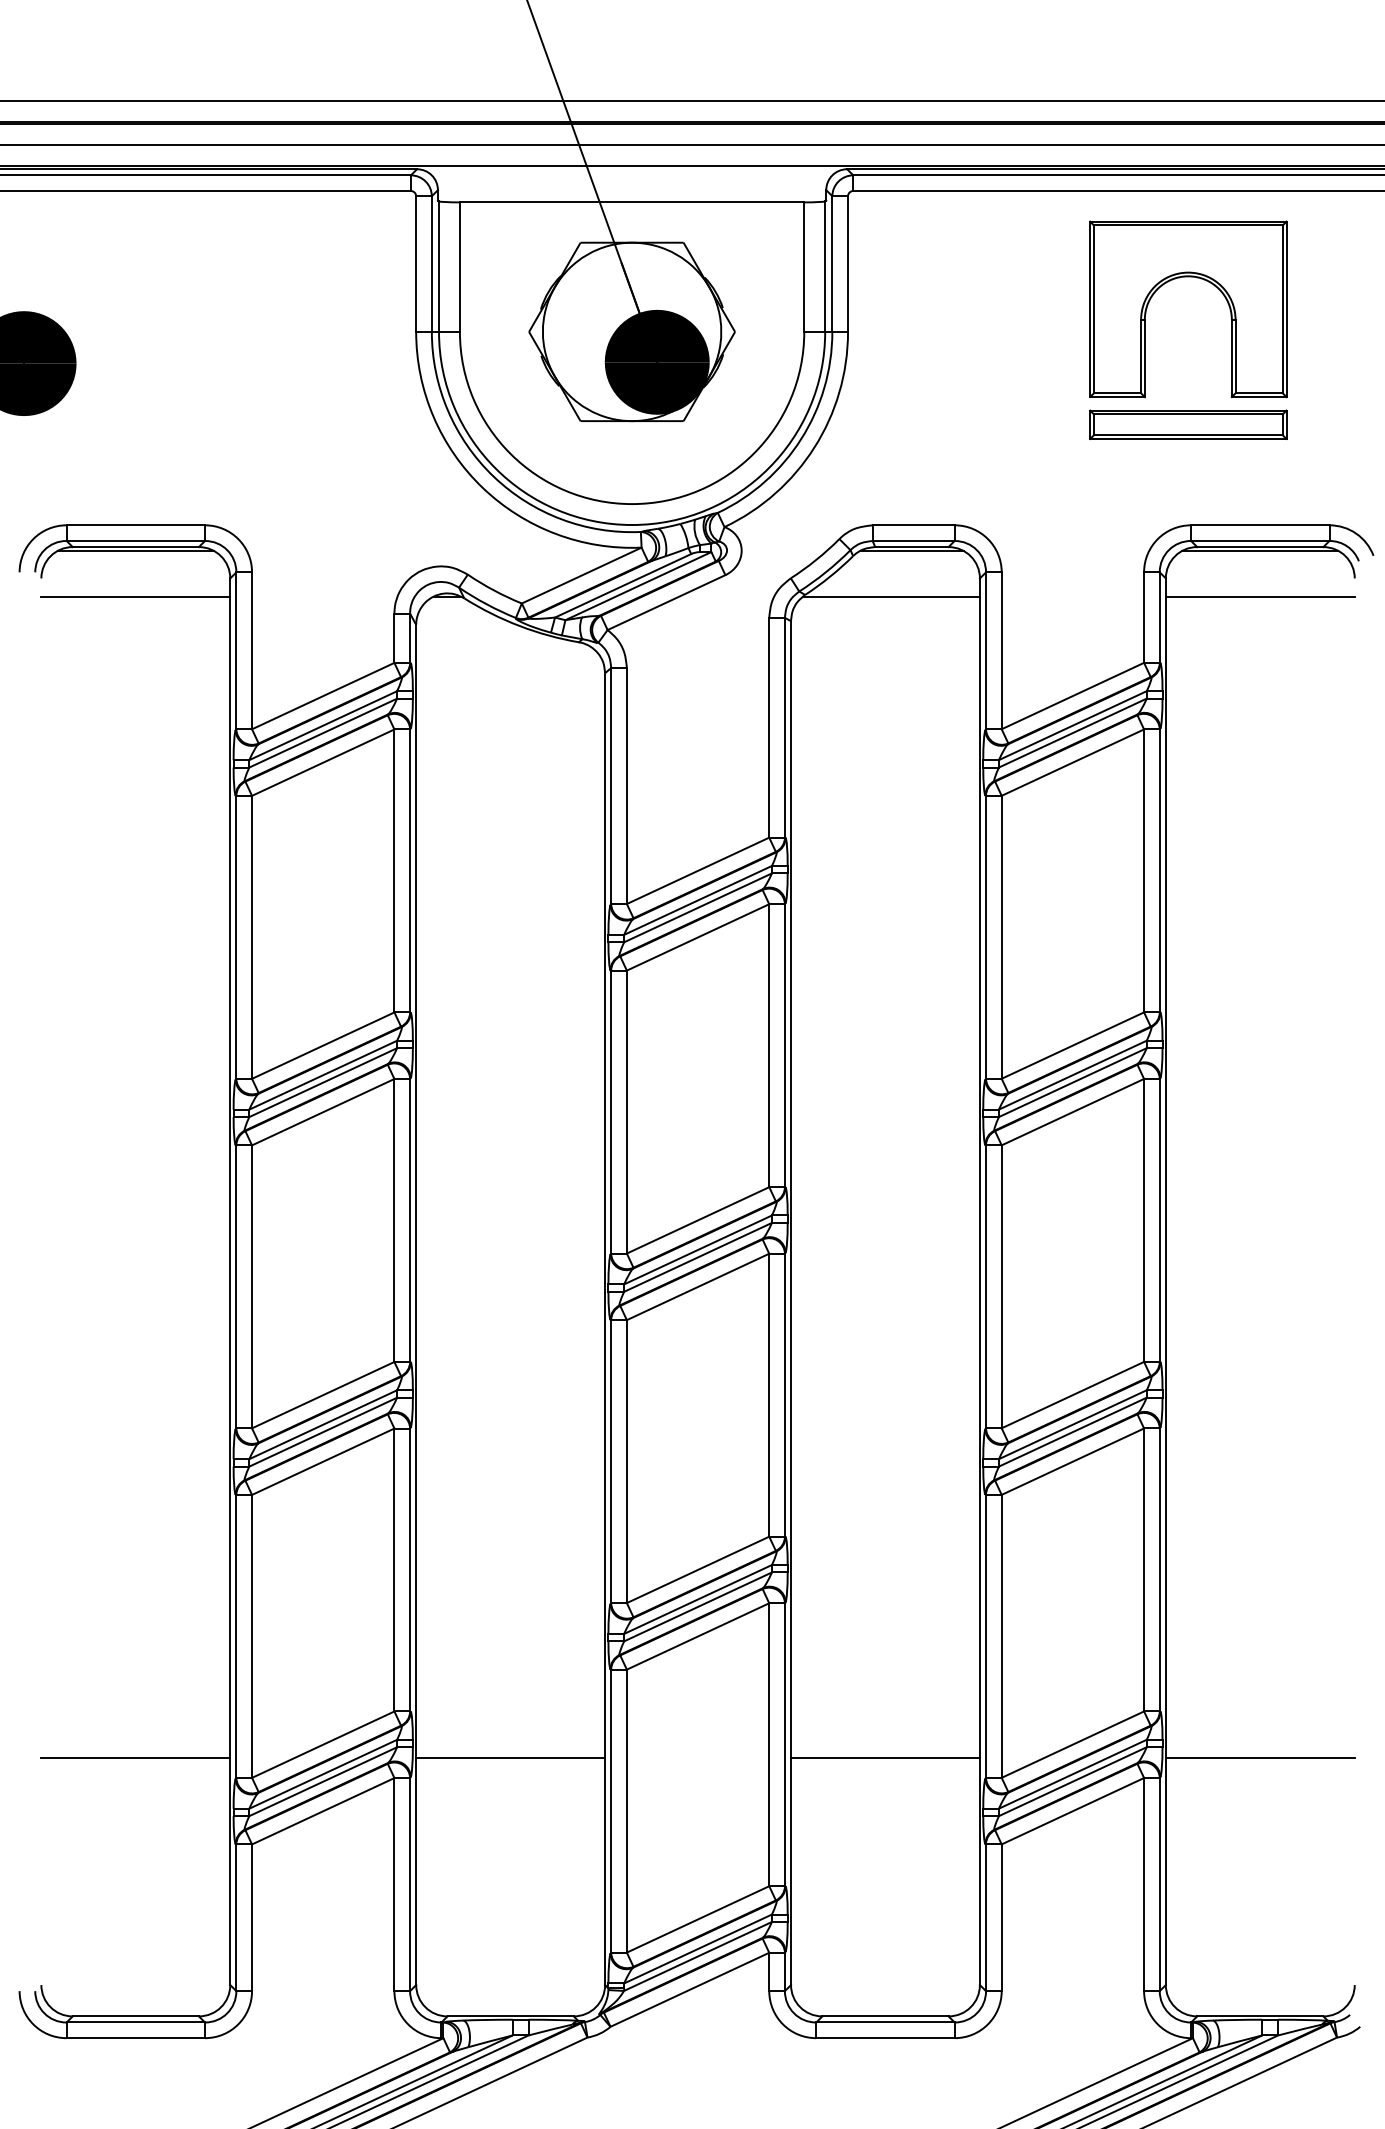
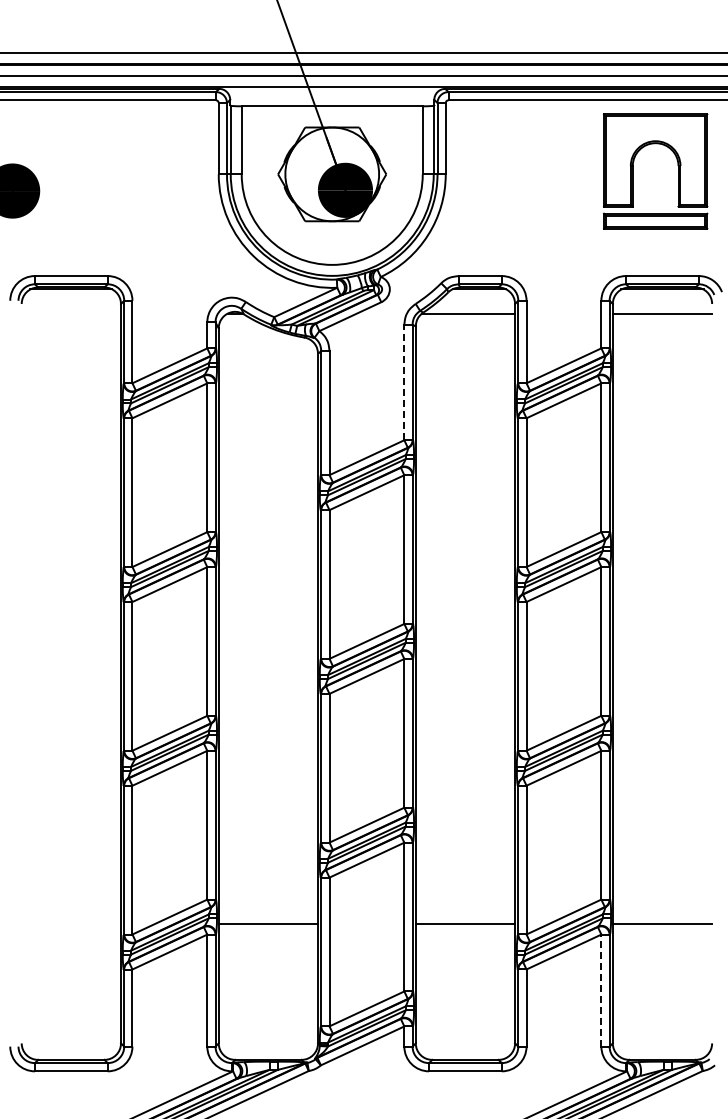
part: (1146, 330) -> (633, 171), moved
line: (136, 596) -> (71, 313), removed
line: (769, 727) -> (404, 382), solid -> dashed
line: (136, 1758) -> (71, 924), removed
line: (1144, 1884) -> (601, 990), solid -> dashed

